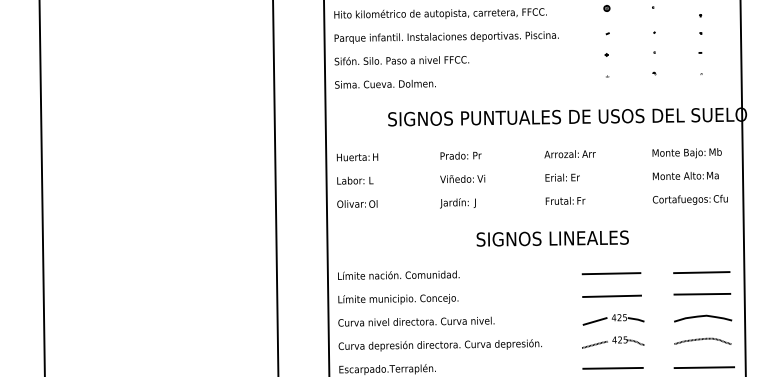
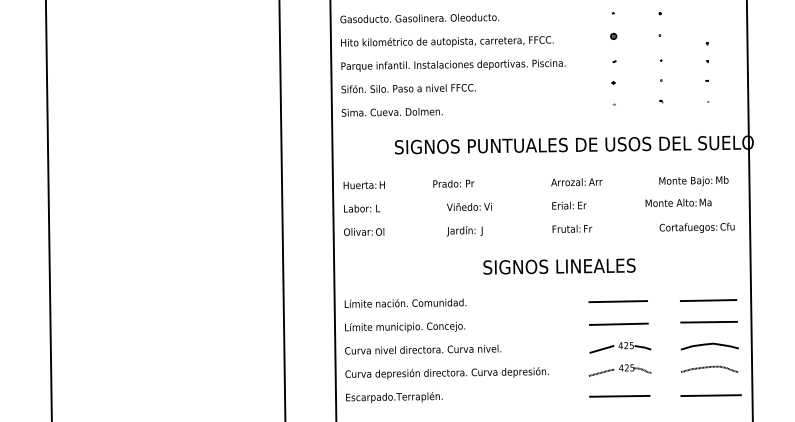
text: (460, 155) -> (453, 183), moved
text: (685, 175) -> (678, 202), moved

